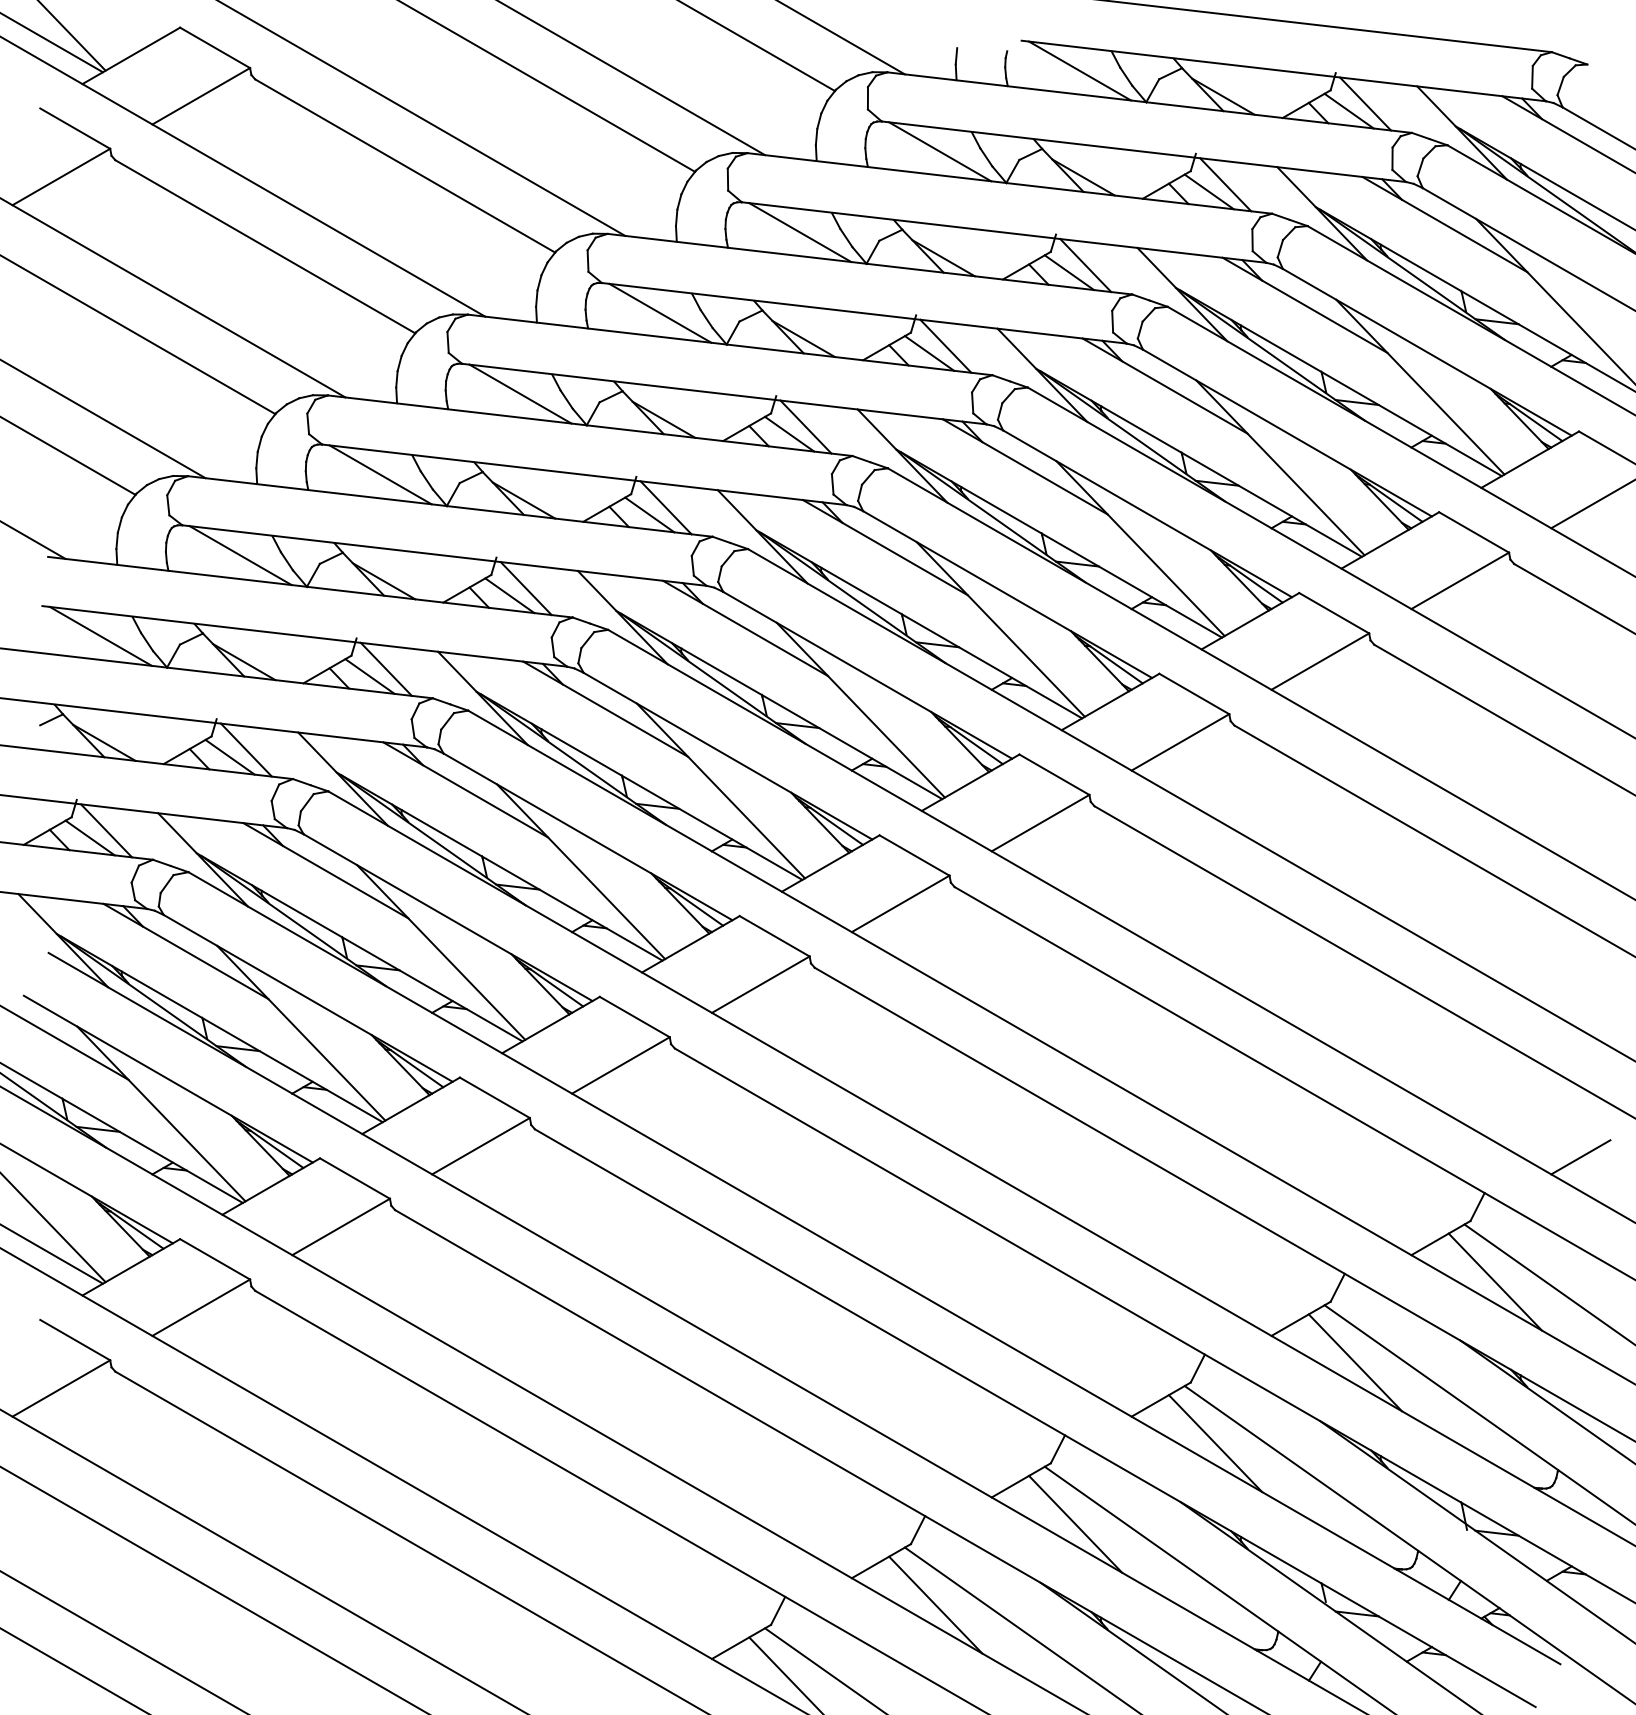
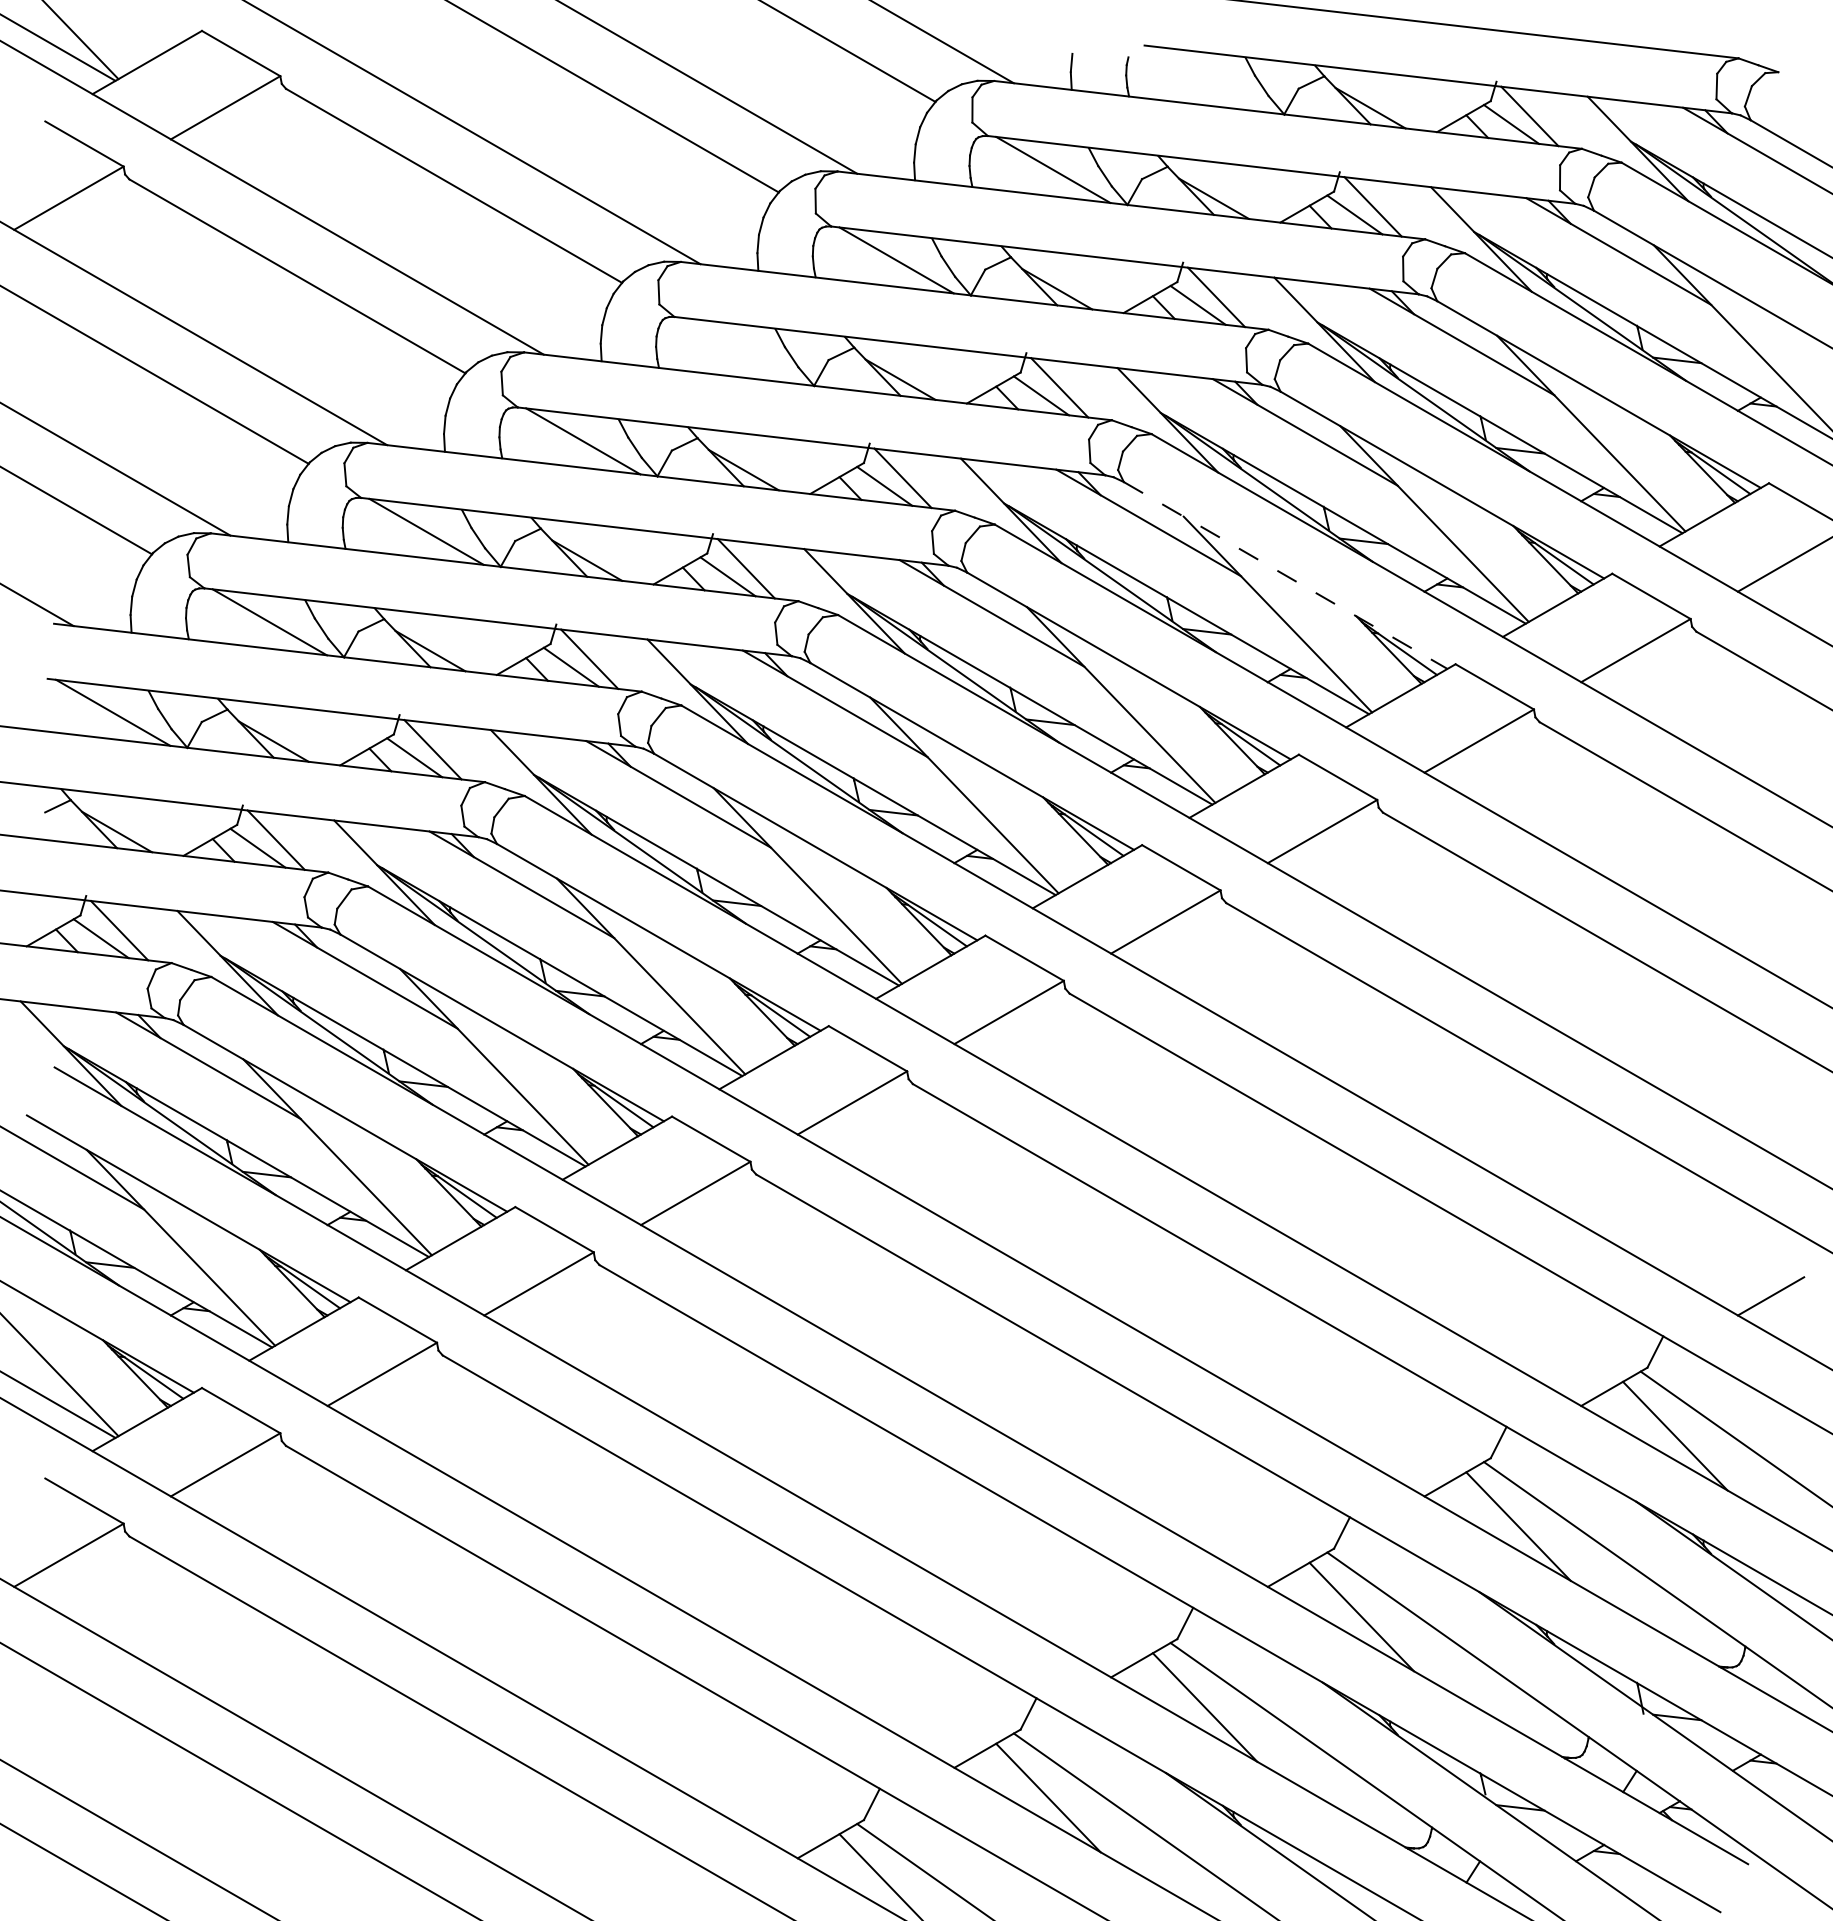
line: (1079, 71) -> (1209, 79), removed
line: (659, 312) -> (739, 350), removed
line: (1147, 513) -> (1285, 575), solid -> dashed

